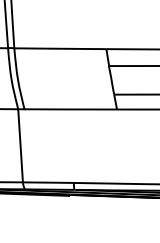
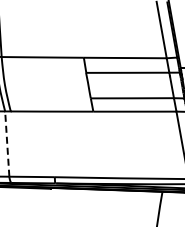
line: (20, 146) -> (7, 144), solid -> dashed

